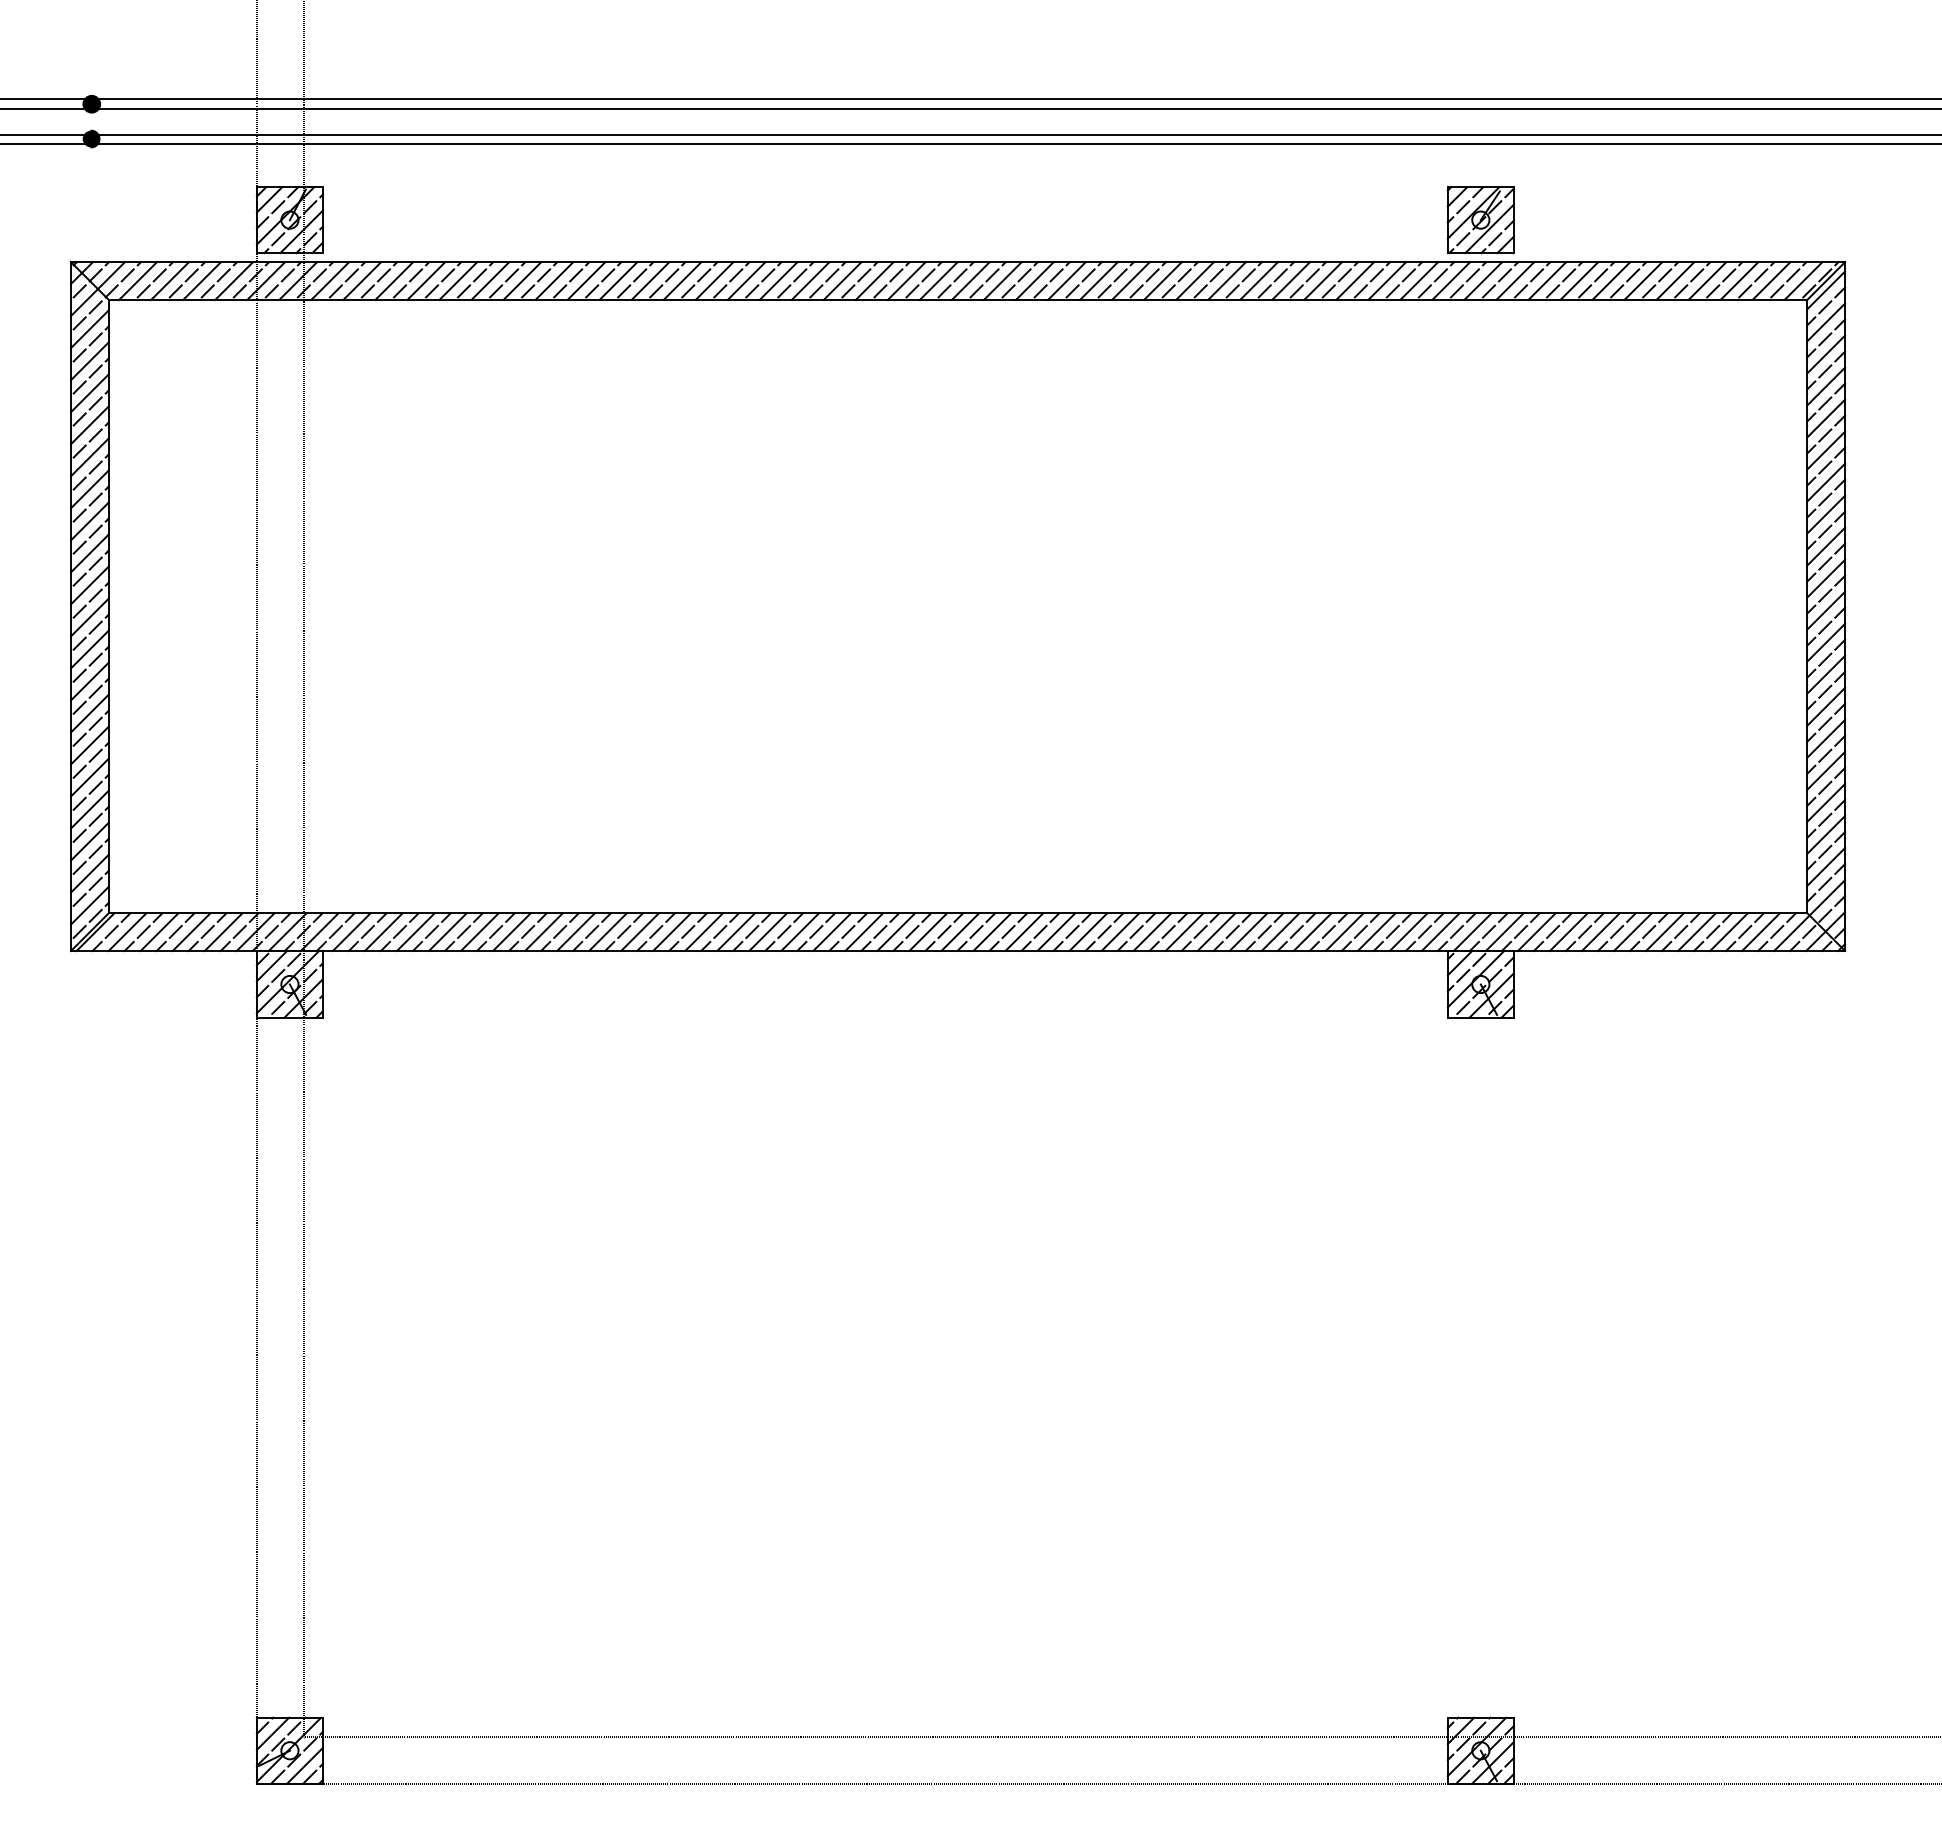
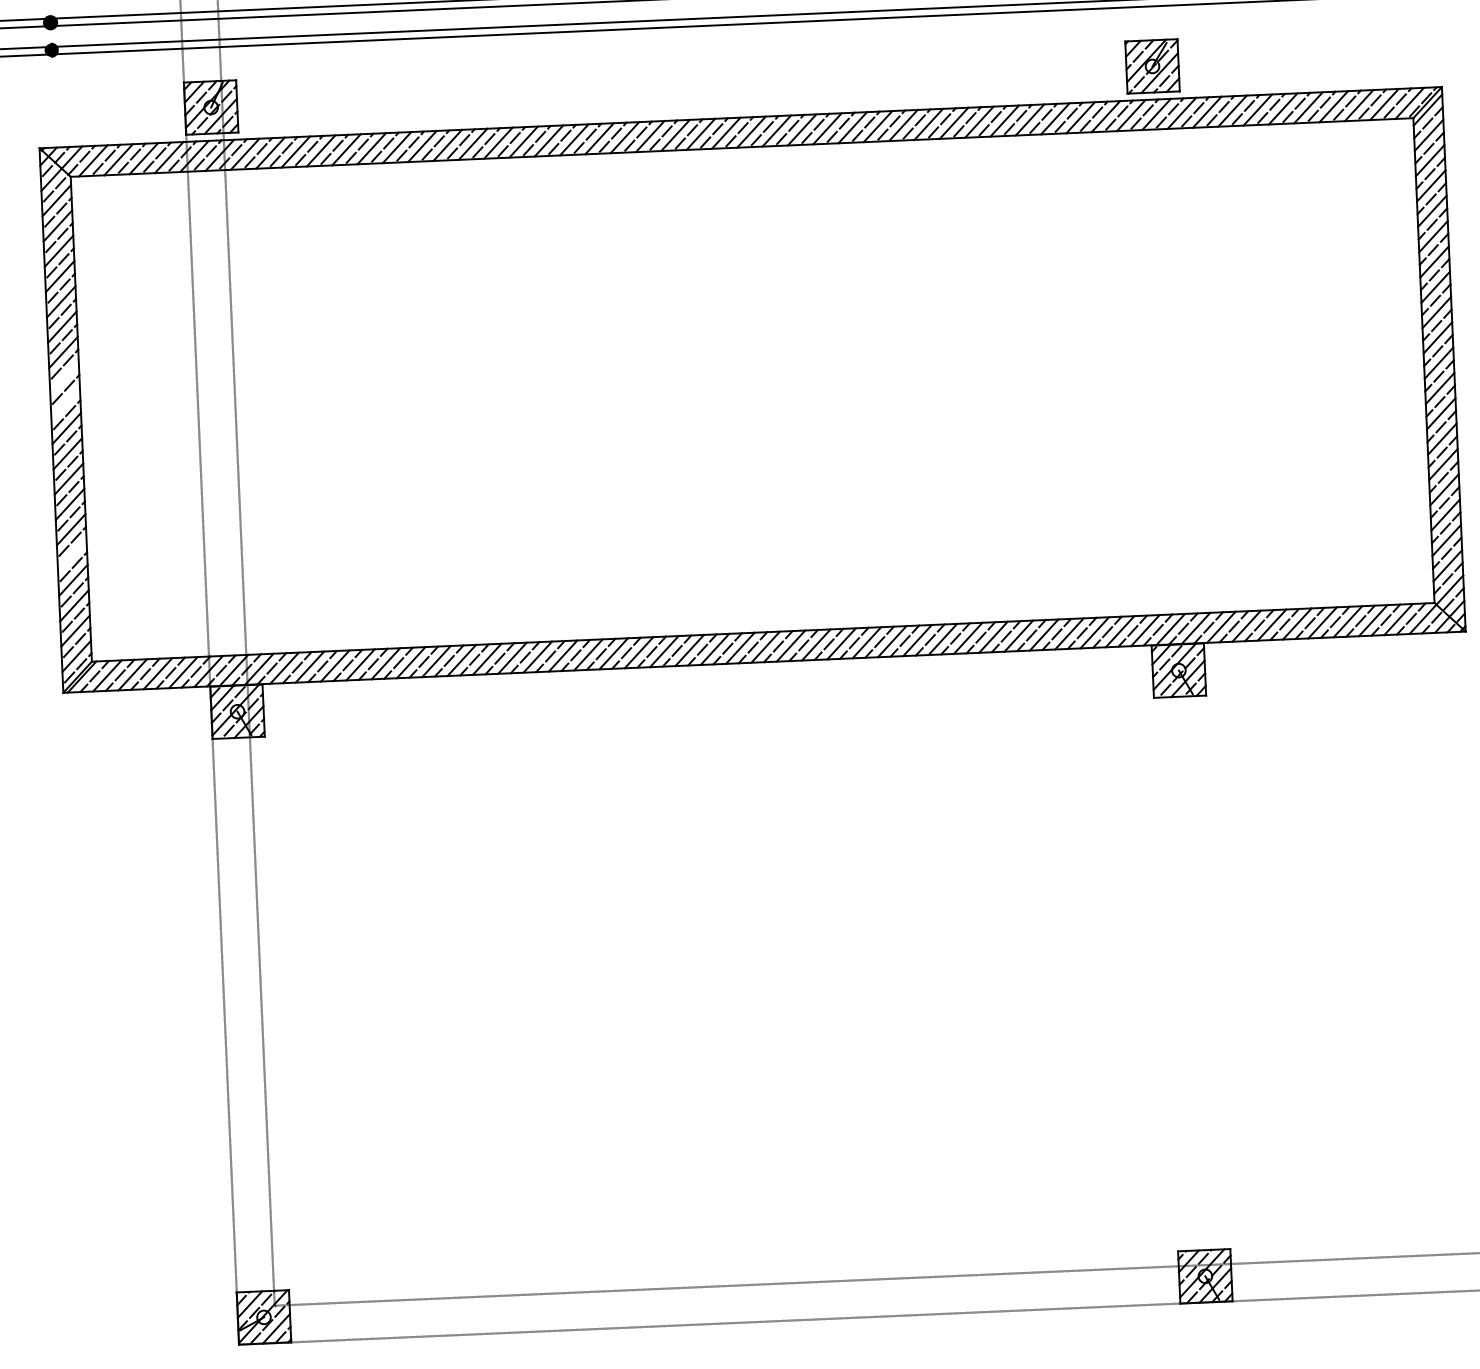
line: (89, 553) -> (64, 377), removed
line: (89, 585) -> (65, 403), removed
line: (89, 777) -> (71, 555), removed

